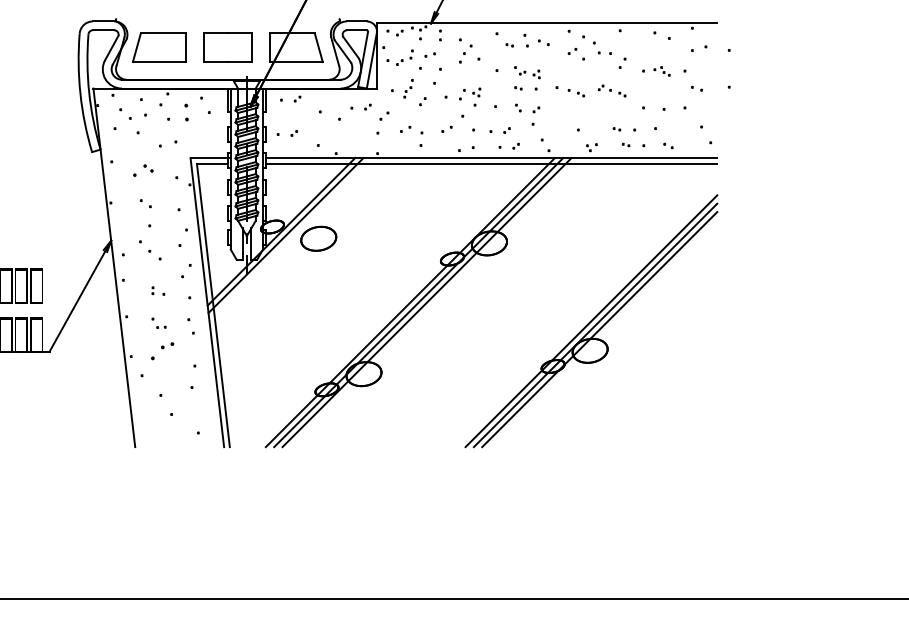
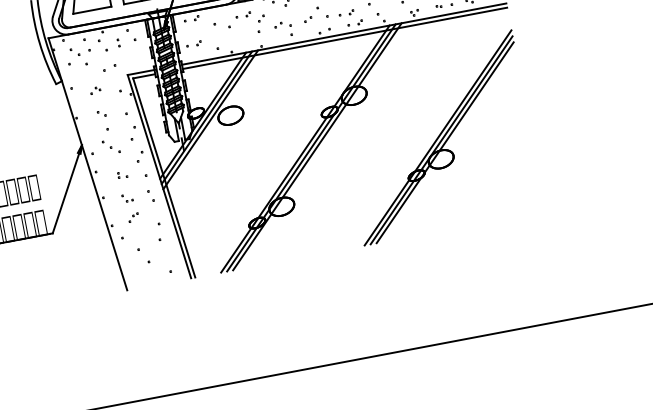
part: (186, 112) -> (118, 42), size x0.62
part: (143, 170) -> (95, 90), size x0.71
line: (290, 239) -> (210, 120), added
part: (161, 350) -> (133, 217), size x0.62

